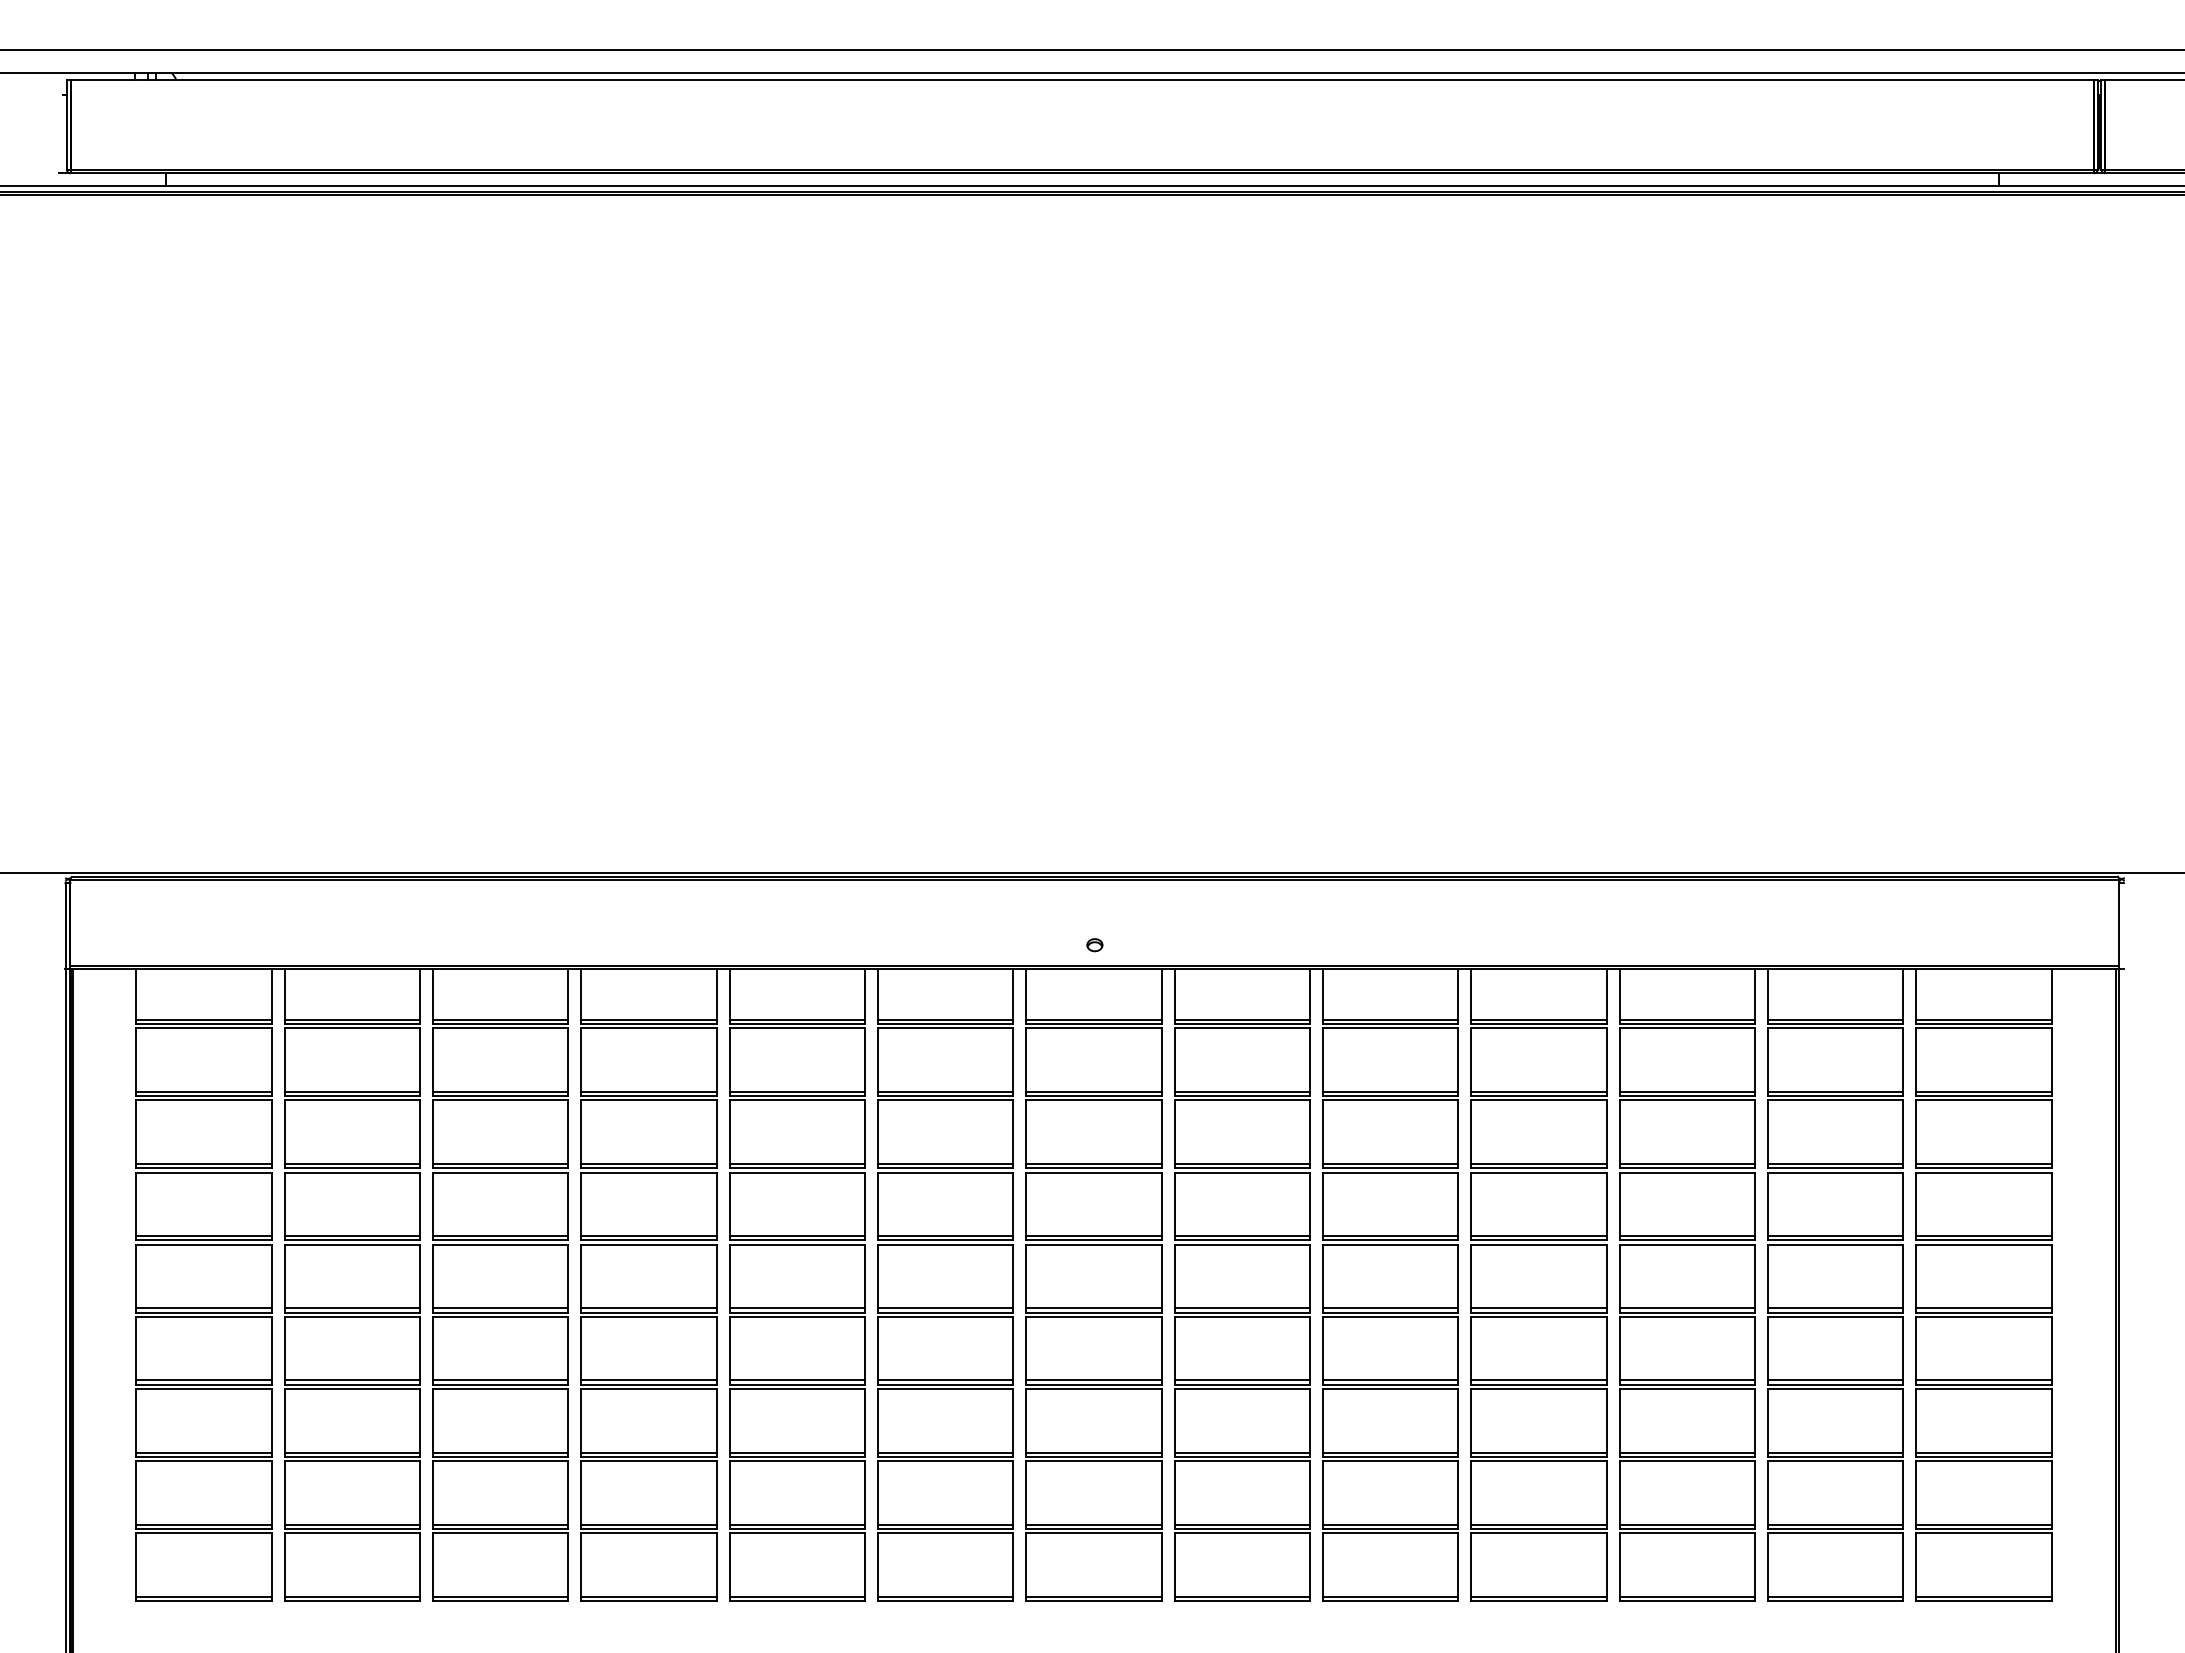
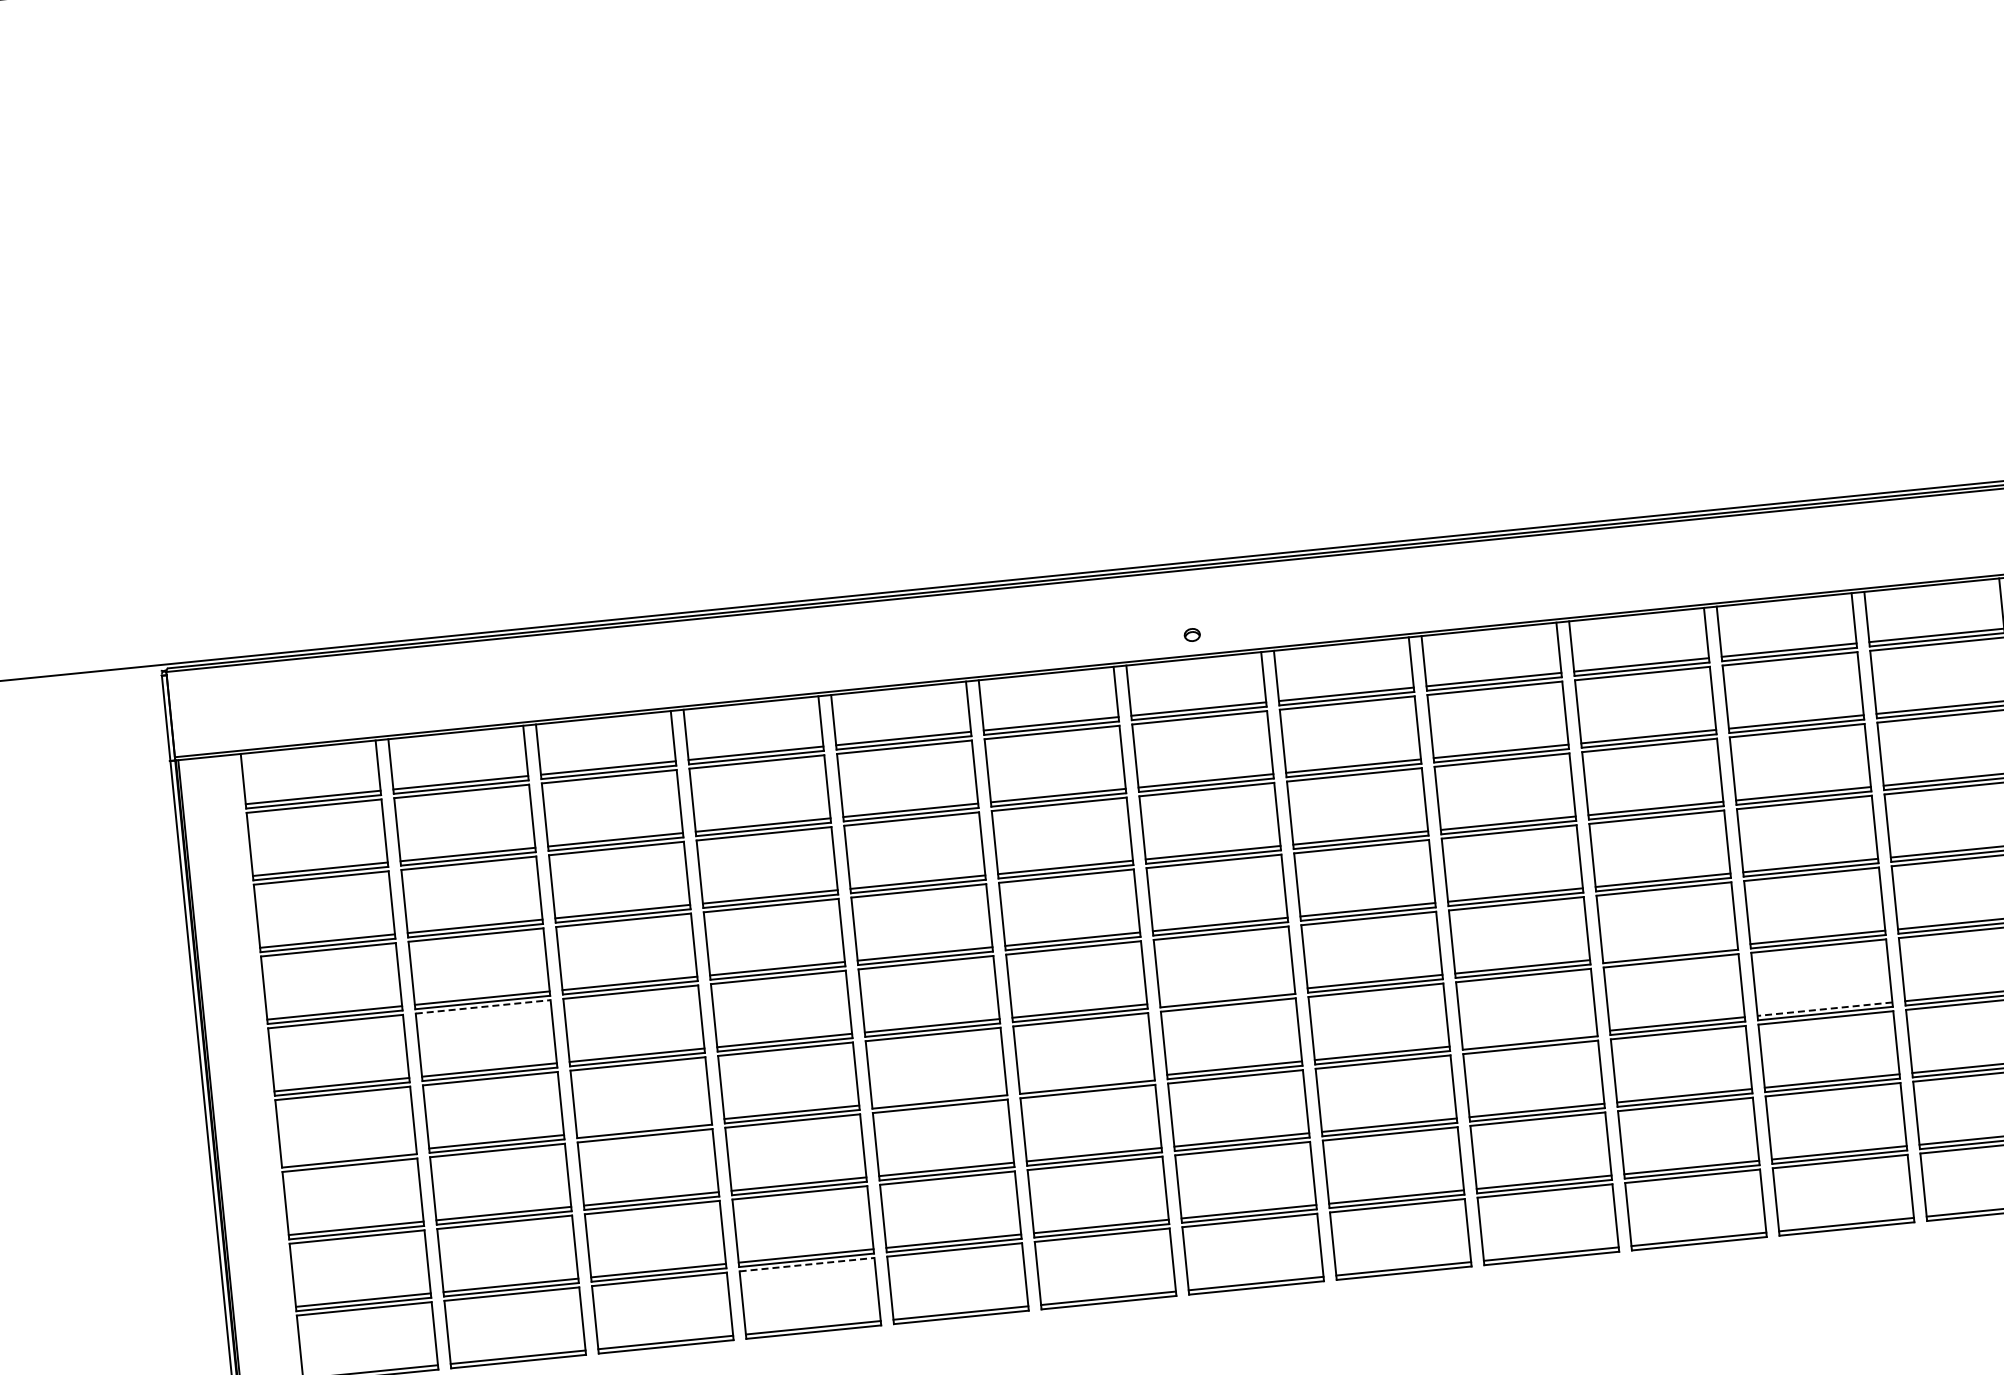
line: (352, 1244) -> (483, 1006), solid -> dashed
line: (1093, 1308) -> (1226, 996), removed
line: (1538, 1308) -> (1669, 952), removed
line: (203, 1380) -> (348, 1156), removed
line: (500, 1380) -> (644, 1127), removed
line: (797, 1380) -> (939, 1097), removed
line: (945, 1380) -> (1086, 1083), removed
line: (1390, 1380) -> (1529, 1038), removed
line: (1687, 1380) -> (1825, 1009), solid -> dashed
line: (649, 1533) -> (807, 1264), solid -> dashed

